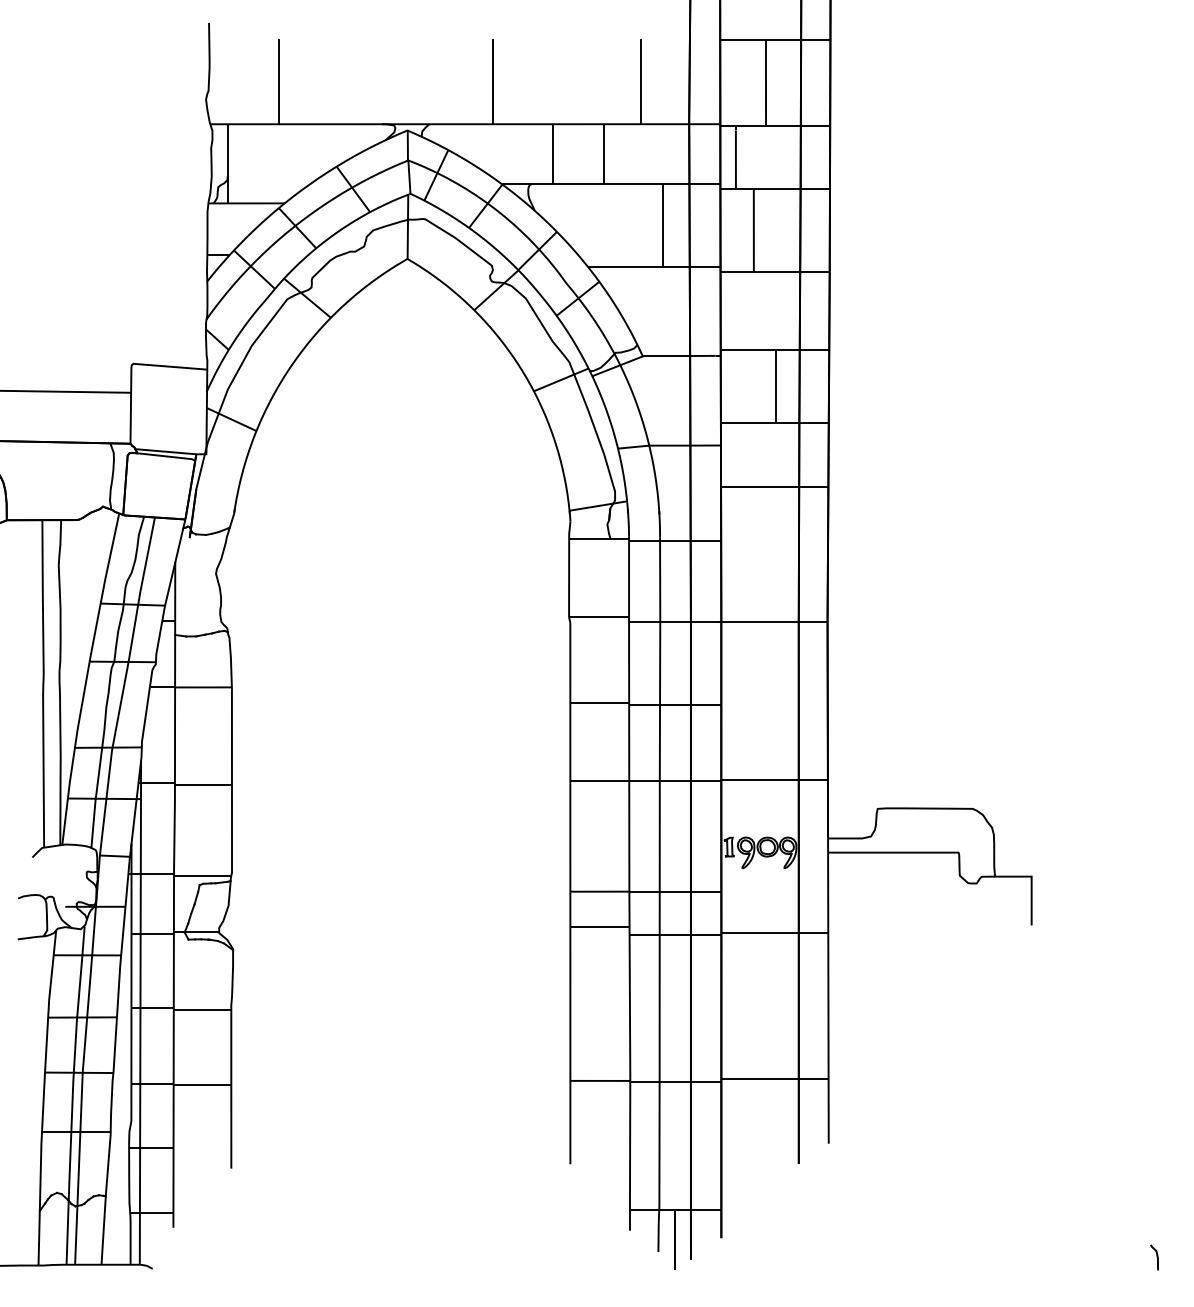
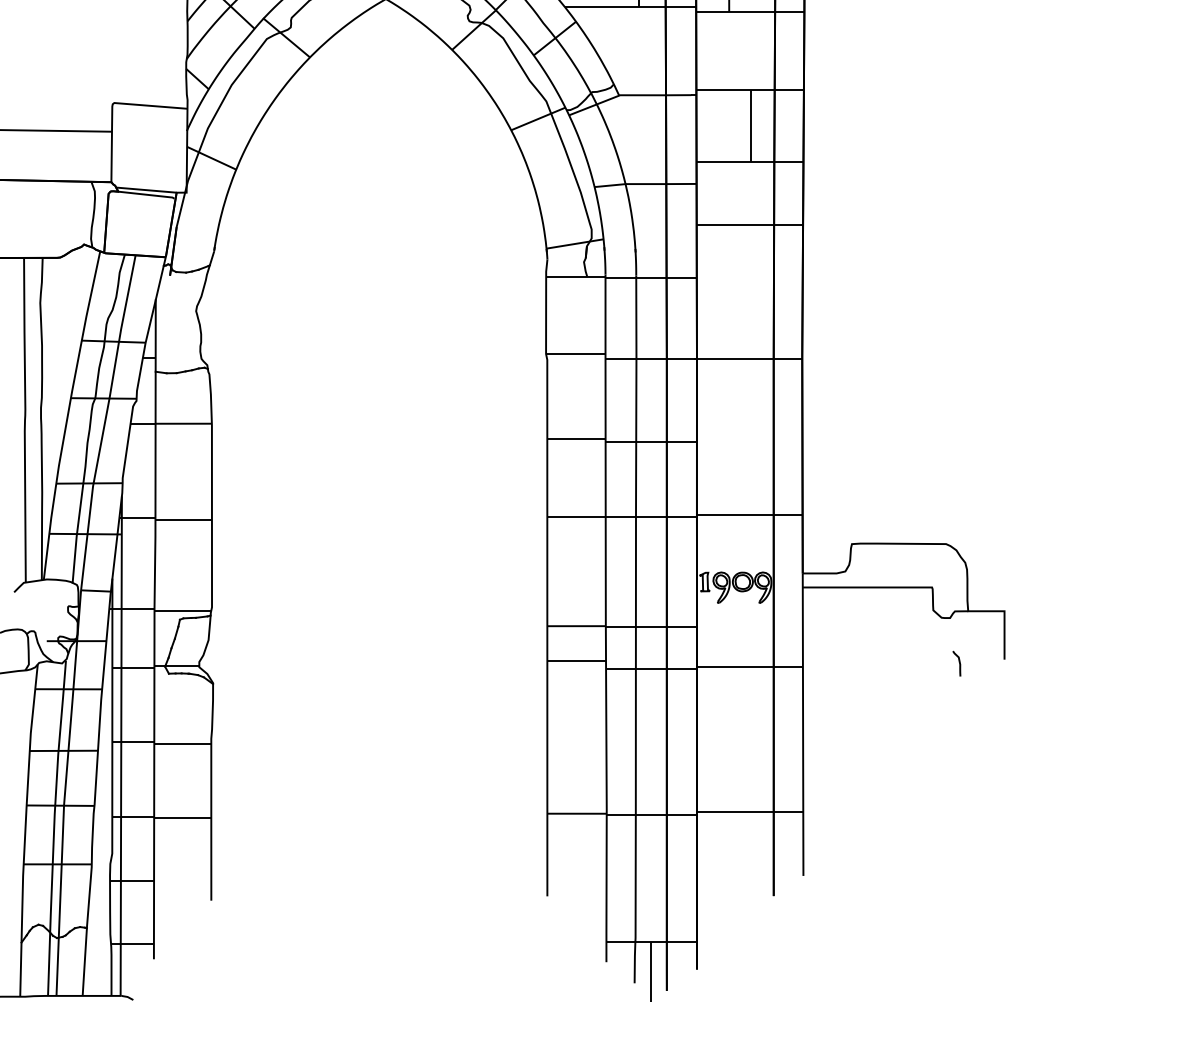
curve: (1156, 1257) -> (958, 663), moved

